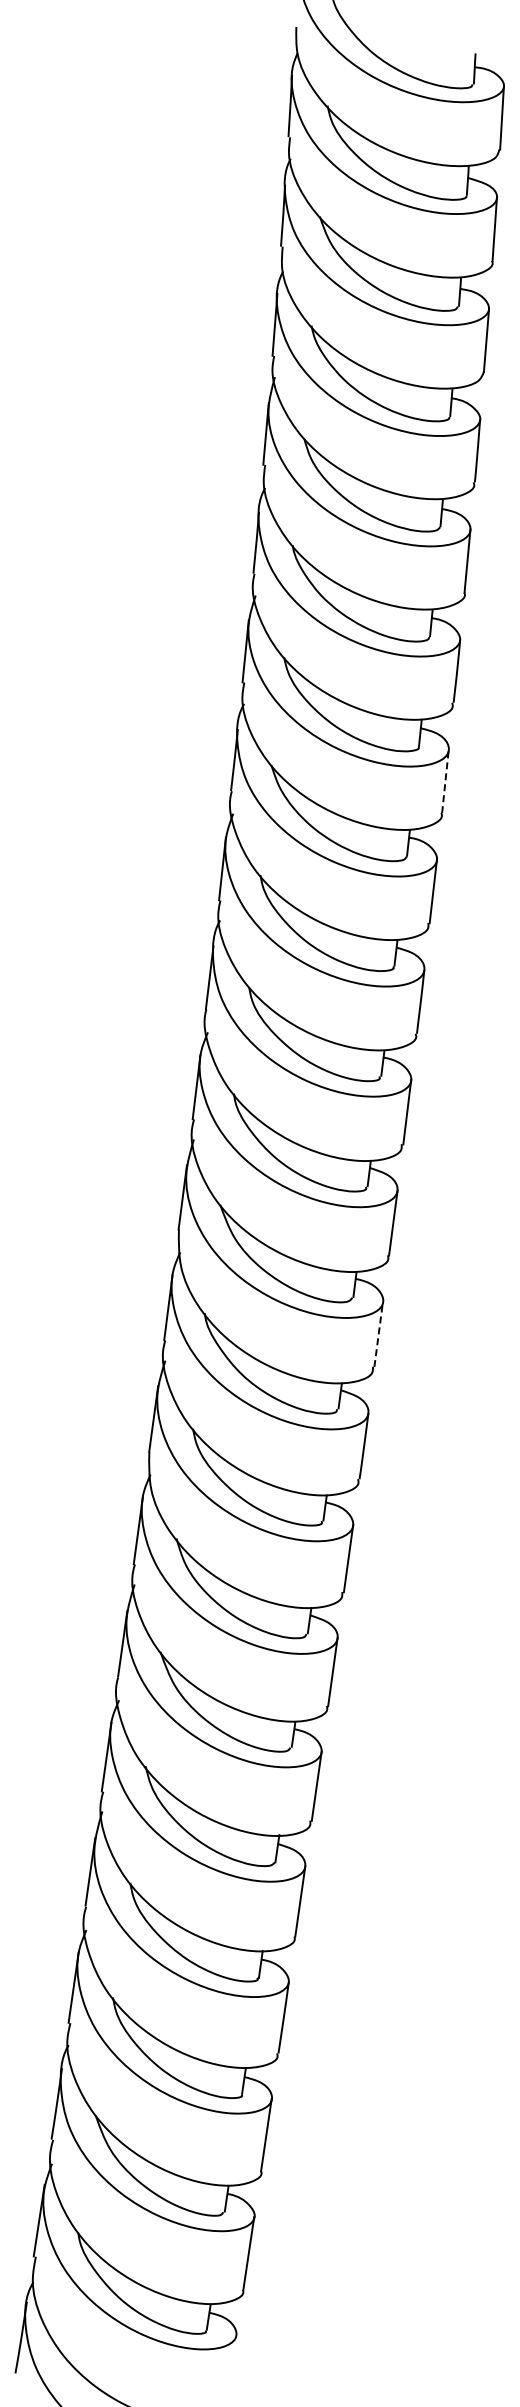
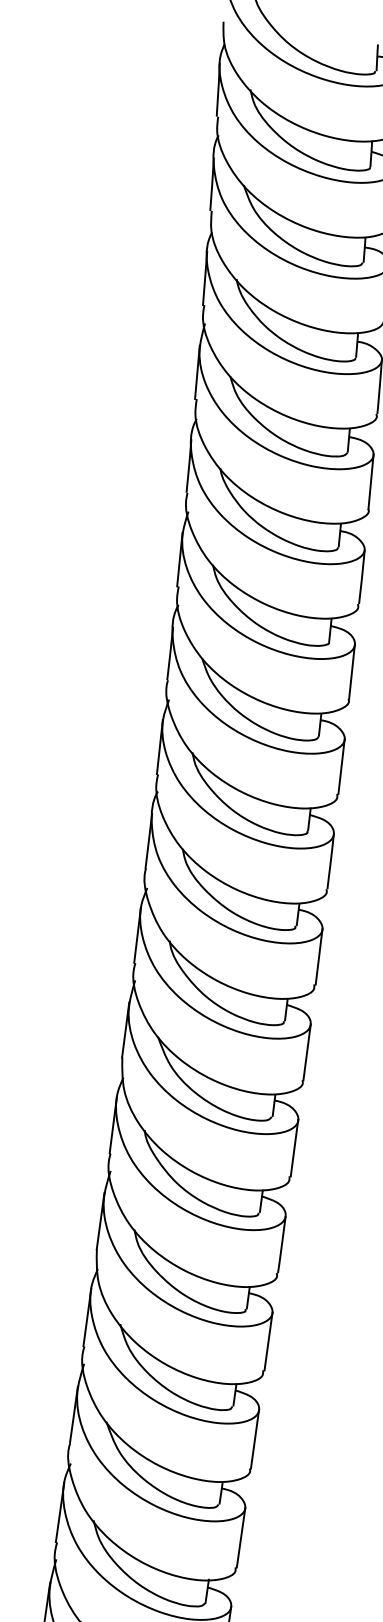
line: (445, 781) -> (352, 671), dashed -> solid
line: (378, 1333) -> (294, 1147), dashed -> solid

